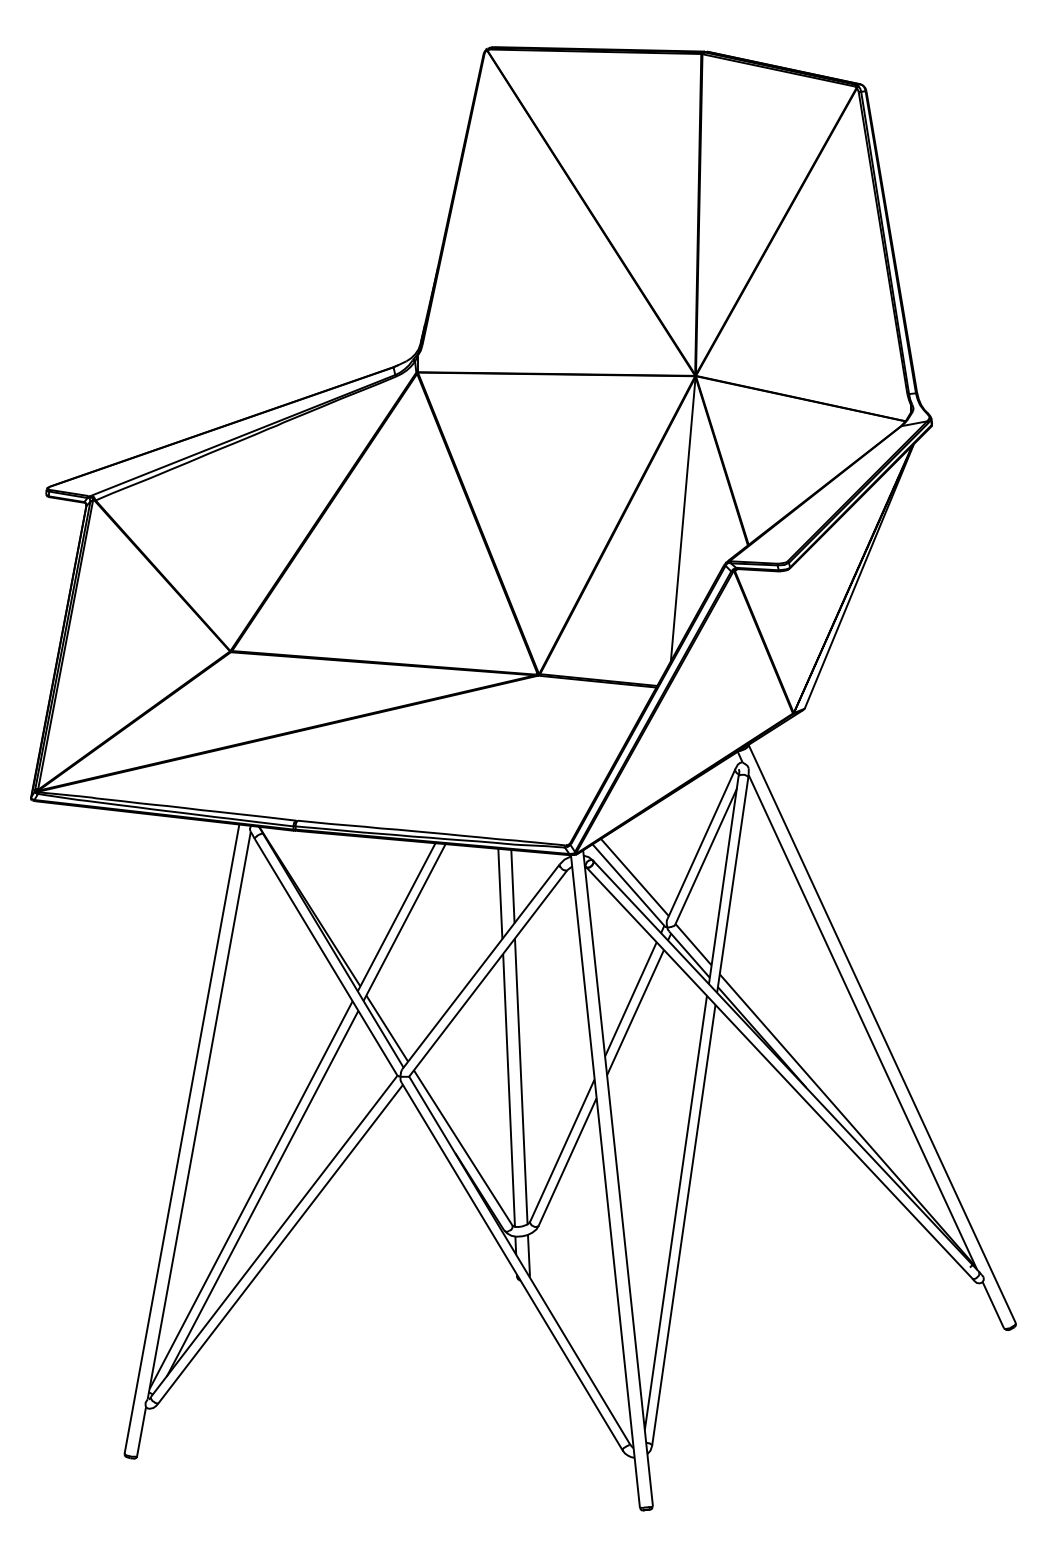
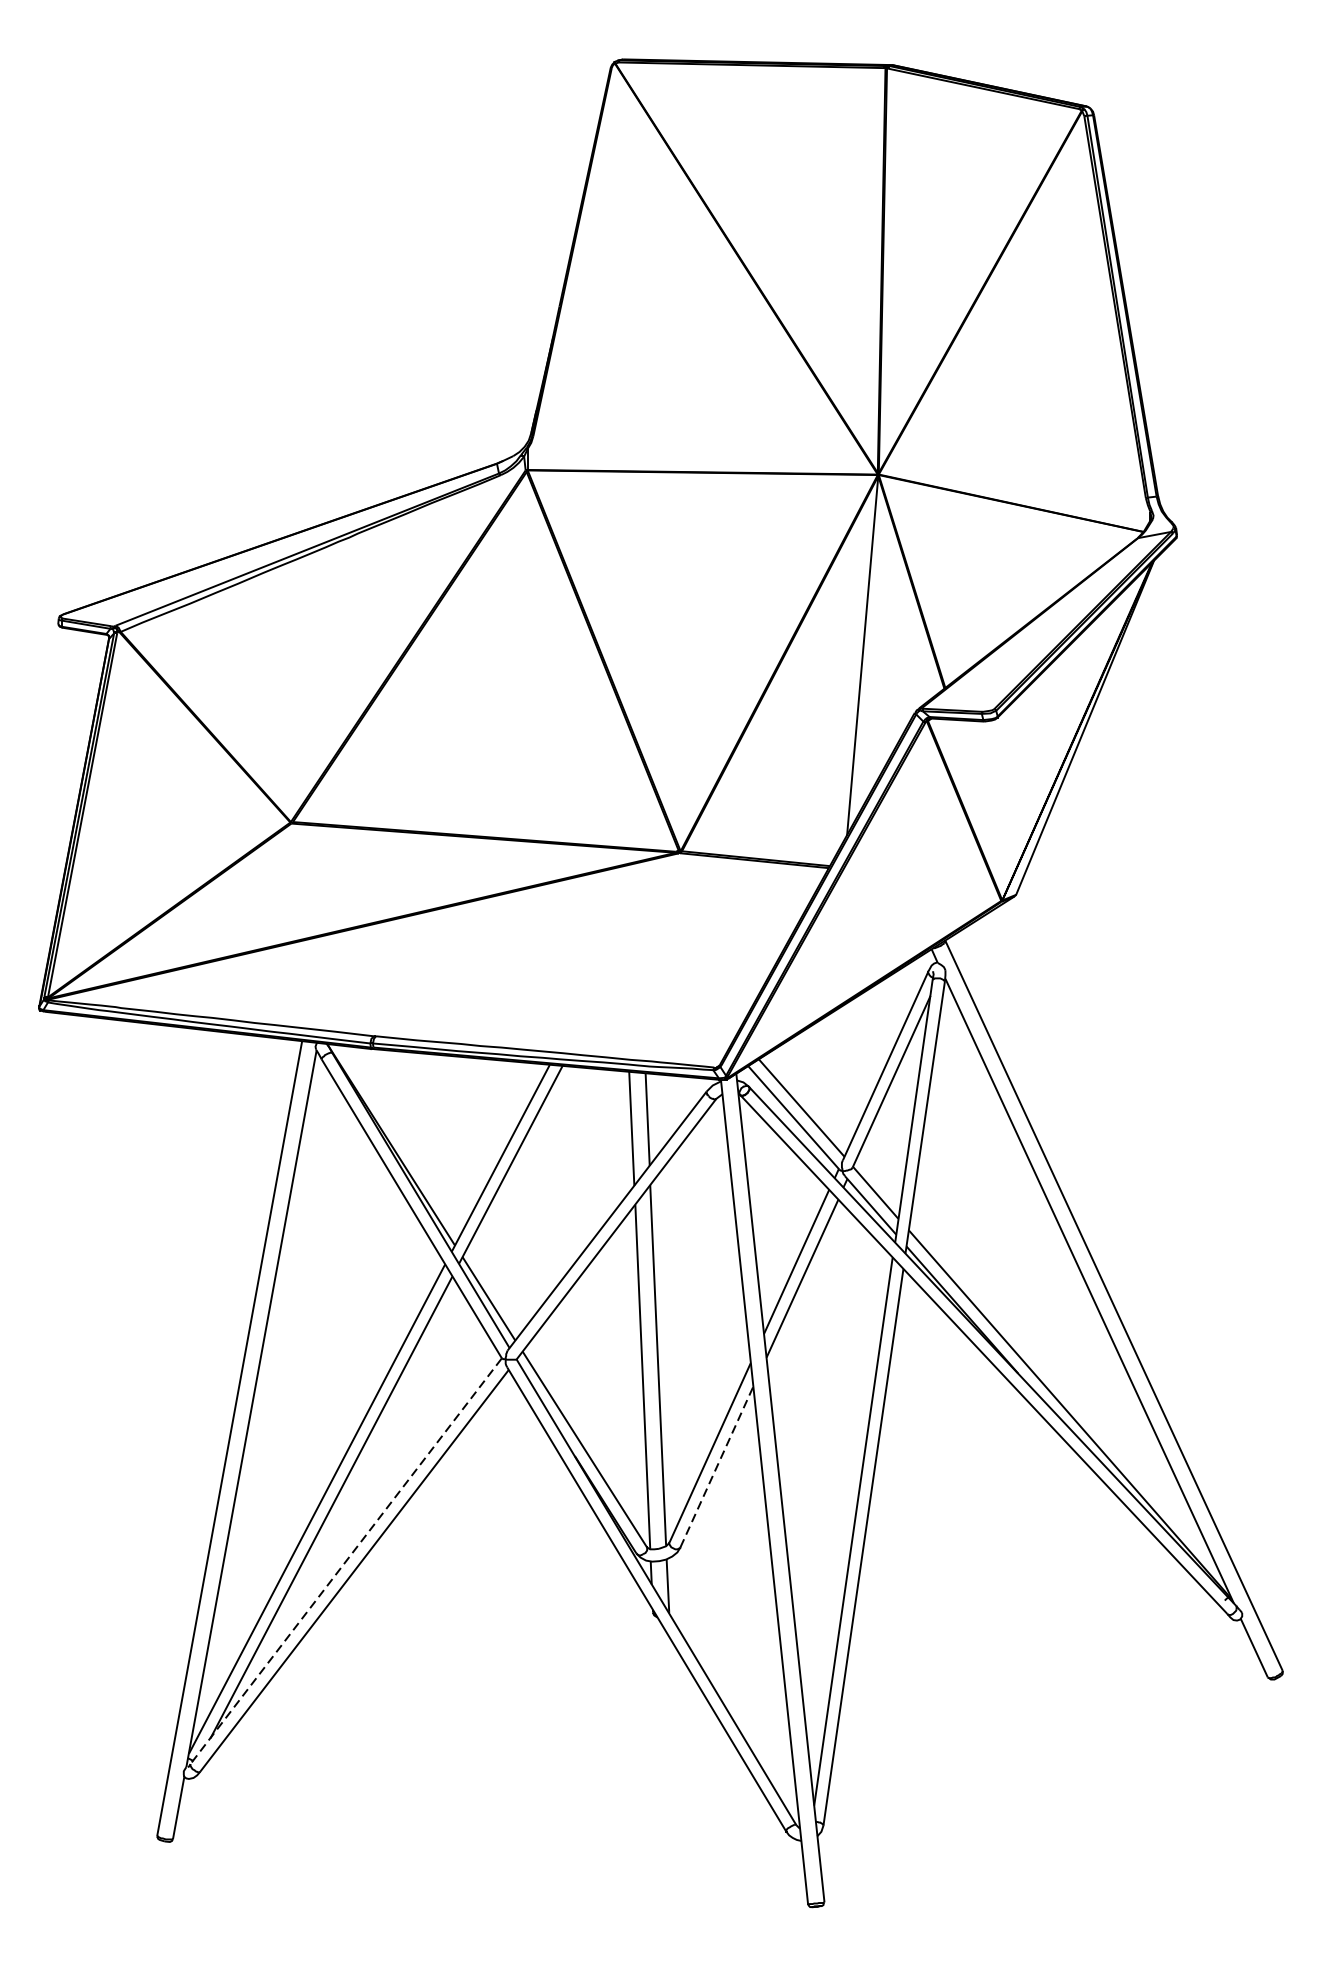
line: (567, 1161) -> (716, 1466), solid -> dashed
line: (273, 1236) -> (345, 1561), solid -> dashed

